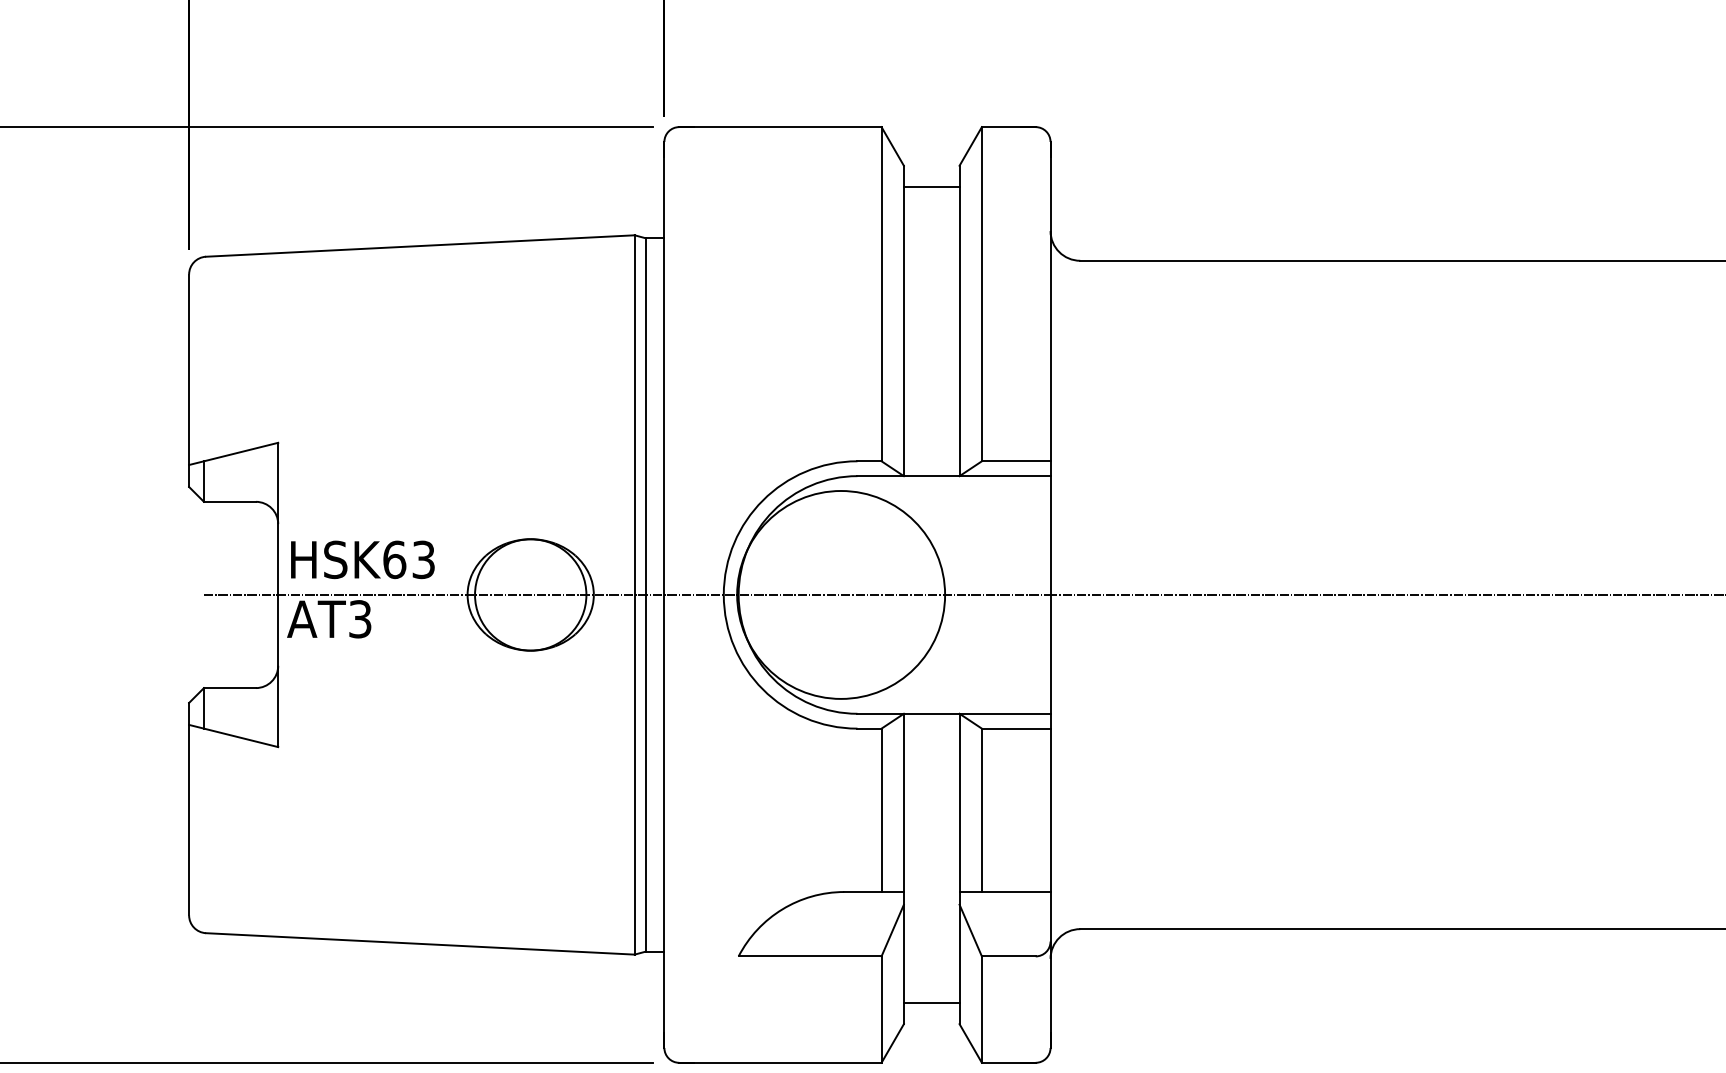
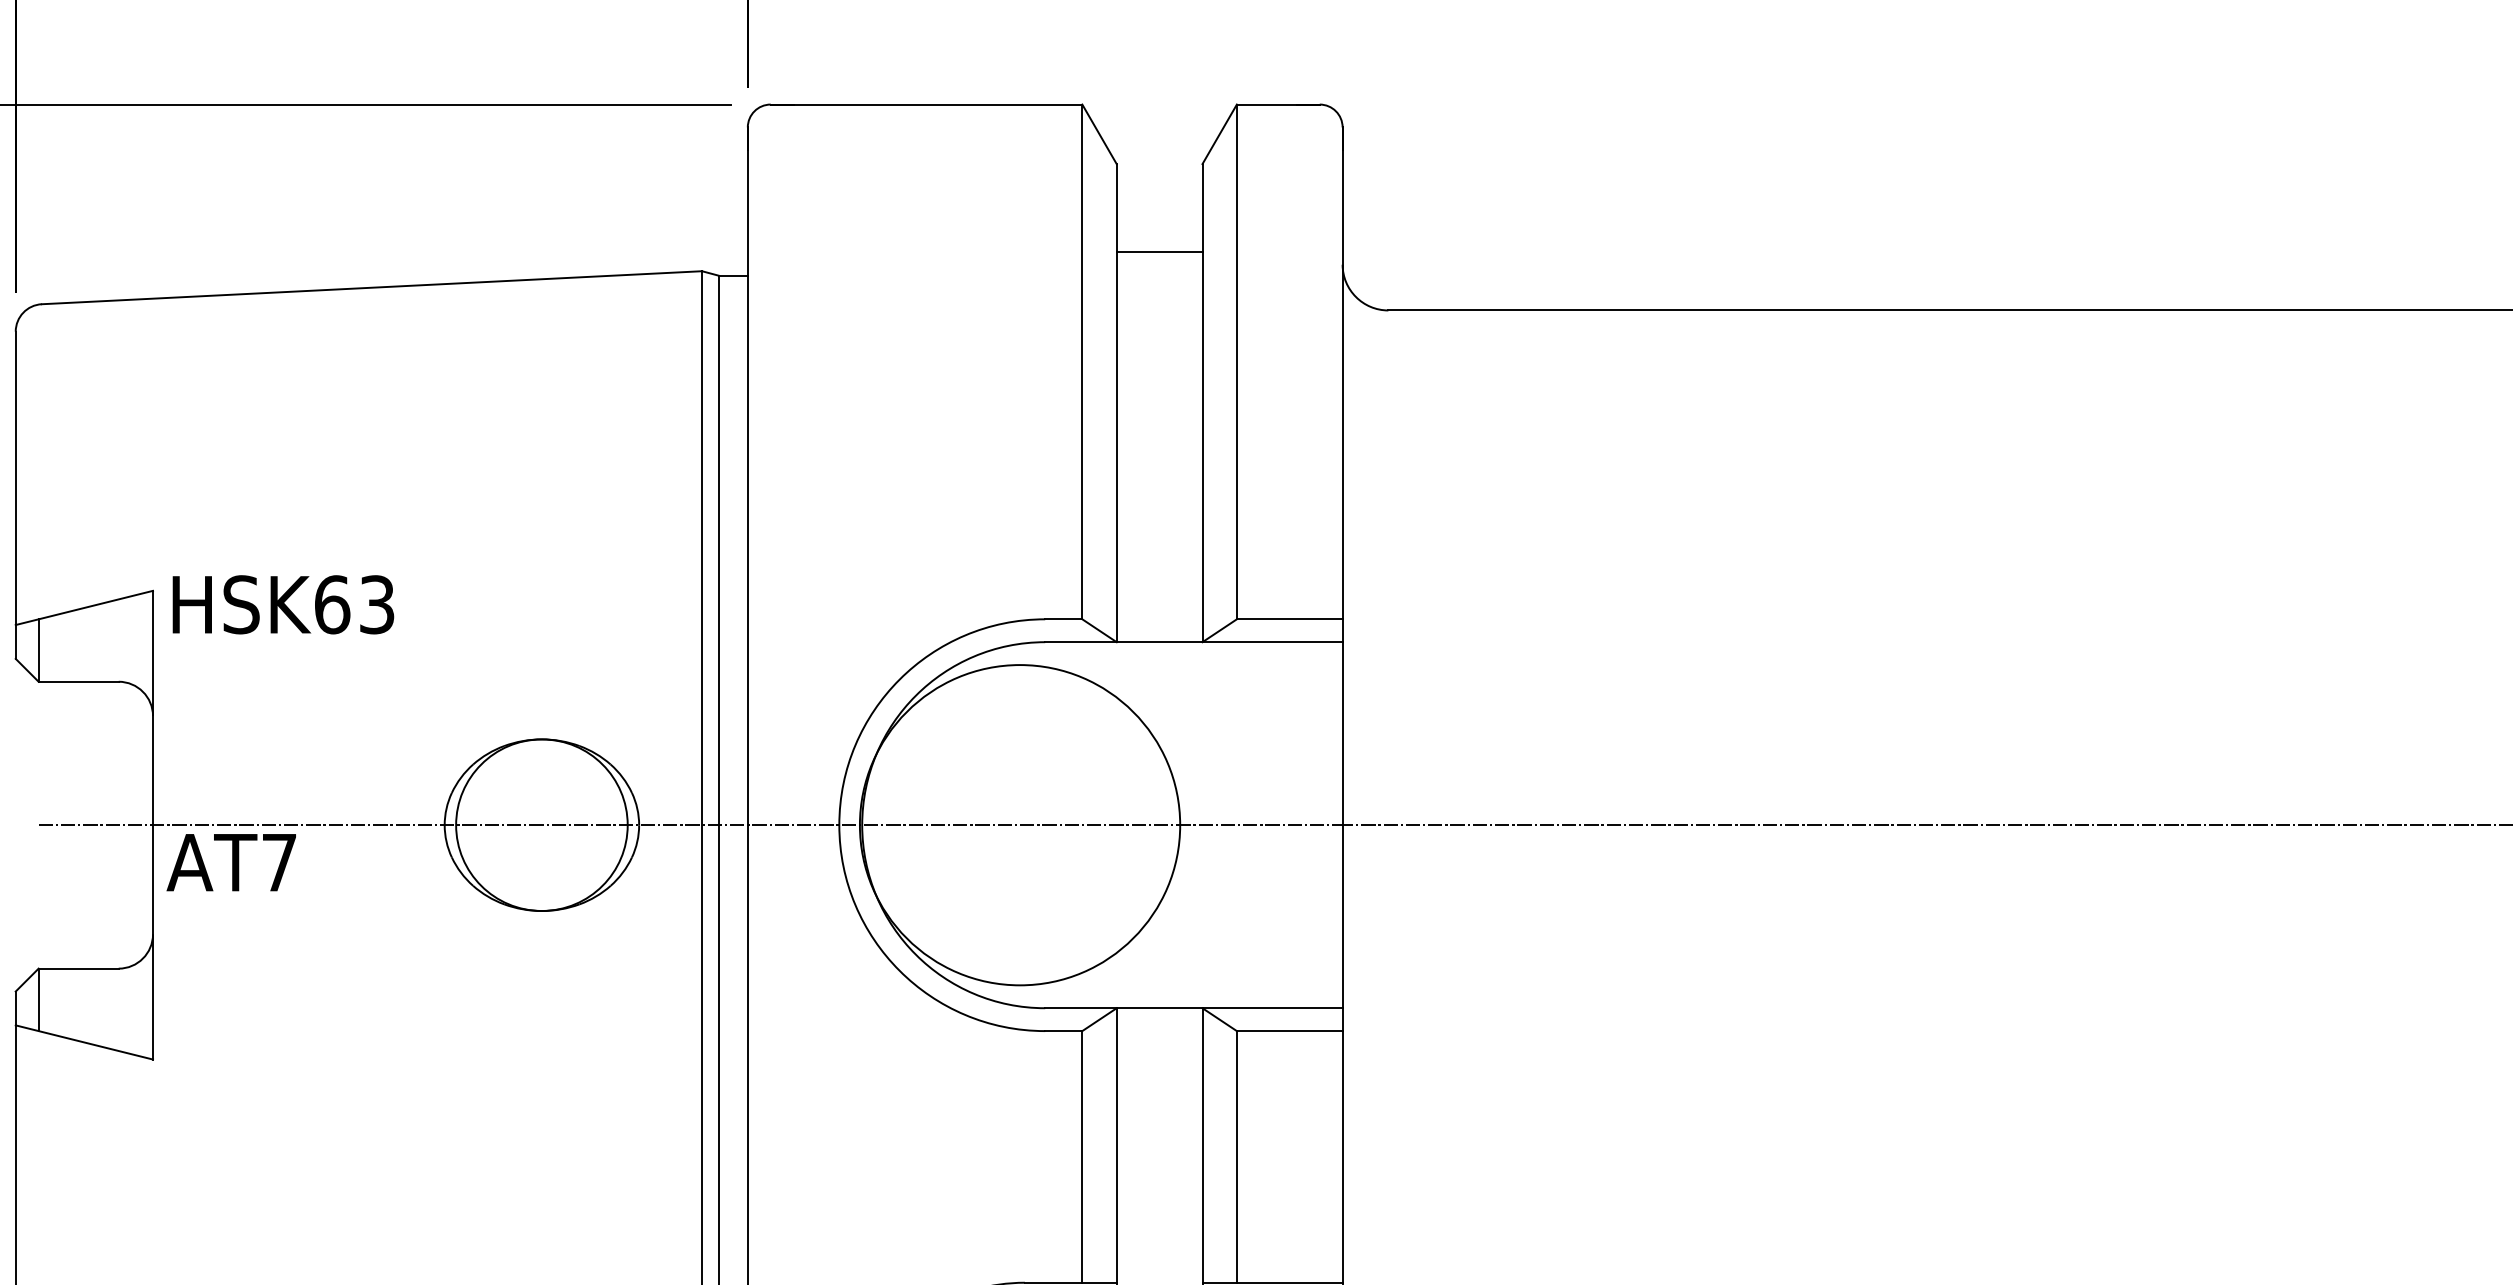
line: (931, 186) -> (1159, 251), moved
text: (362, 559) -> (282, 604), moved
text: (360, 619) -> (279, 862), AT3 -> AT7

